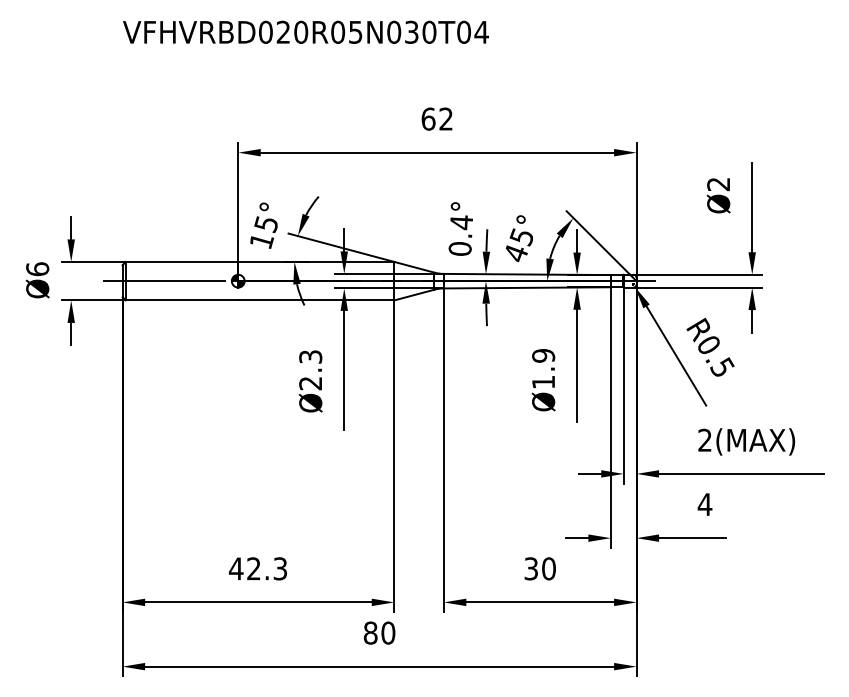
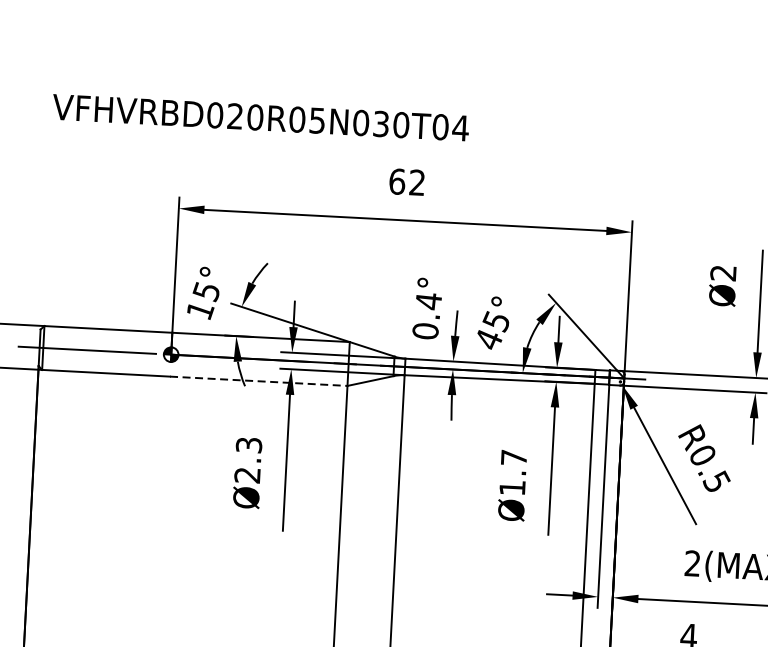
text: (305, 31) -> (260, 116), moved
line: (316, 300) -> (259, 381), solid -> dashed
text: (543, 355) -> (513, 457), Ø1.9 -> Ø1.7

